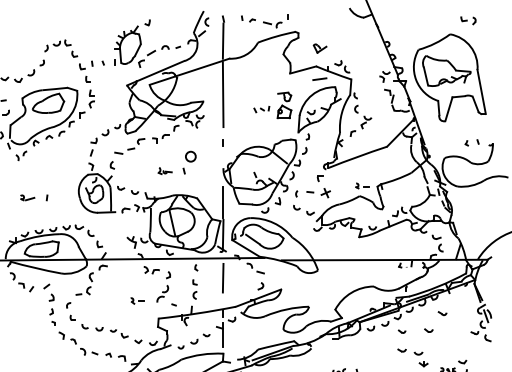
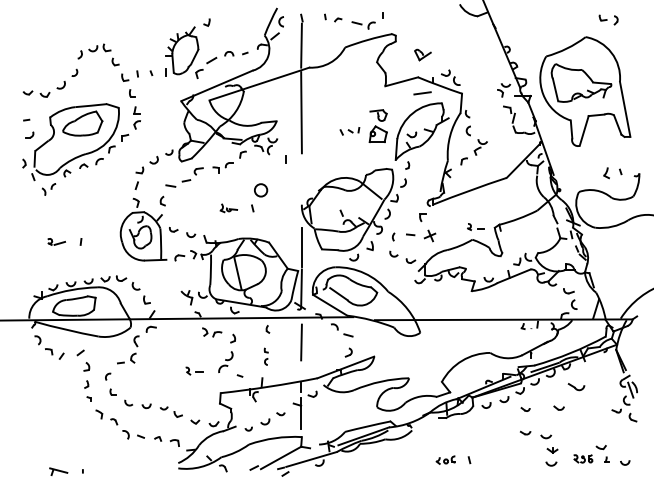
line: (223, 142) -> (285, 159), moved
part: (466, 143) -> (606, 173), size x1.6
part: (195, 289) -> (266, 356), size x0.7
part: (441, 313) -> (575, 386), size x1.6

